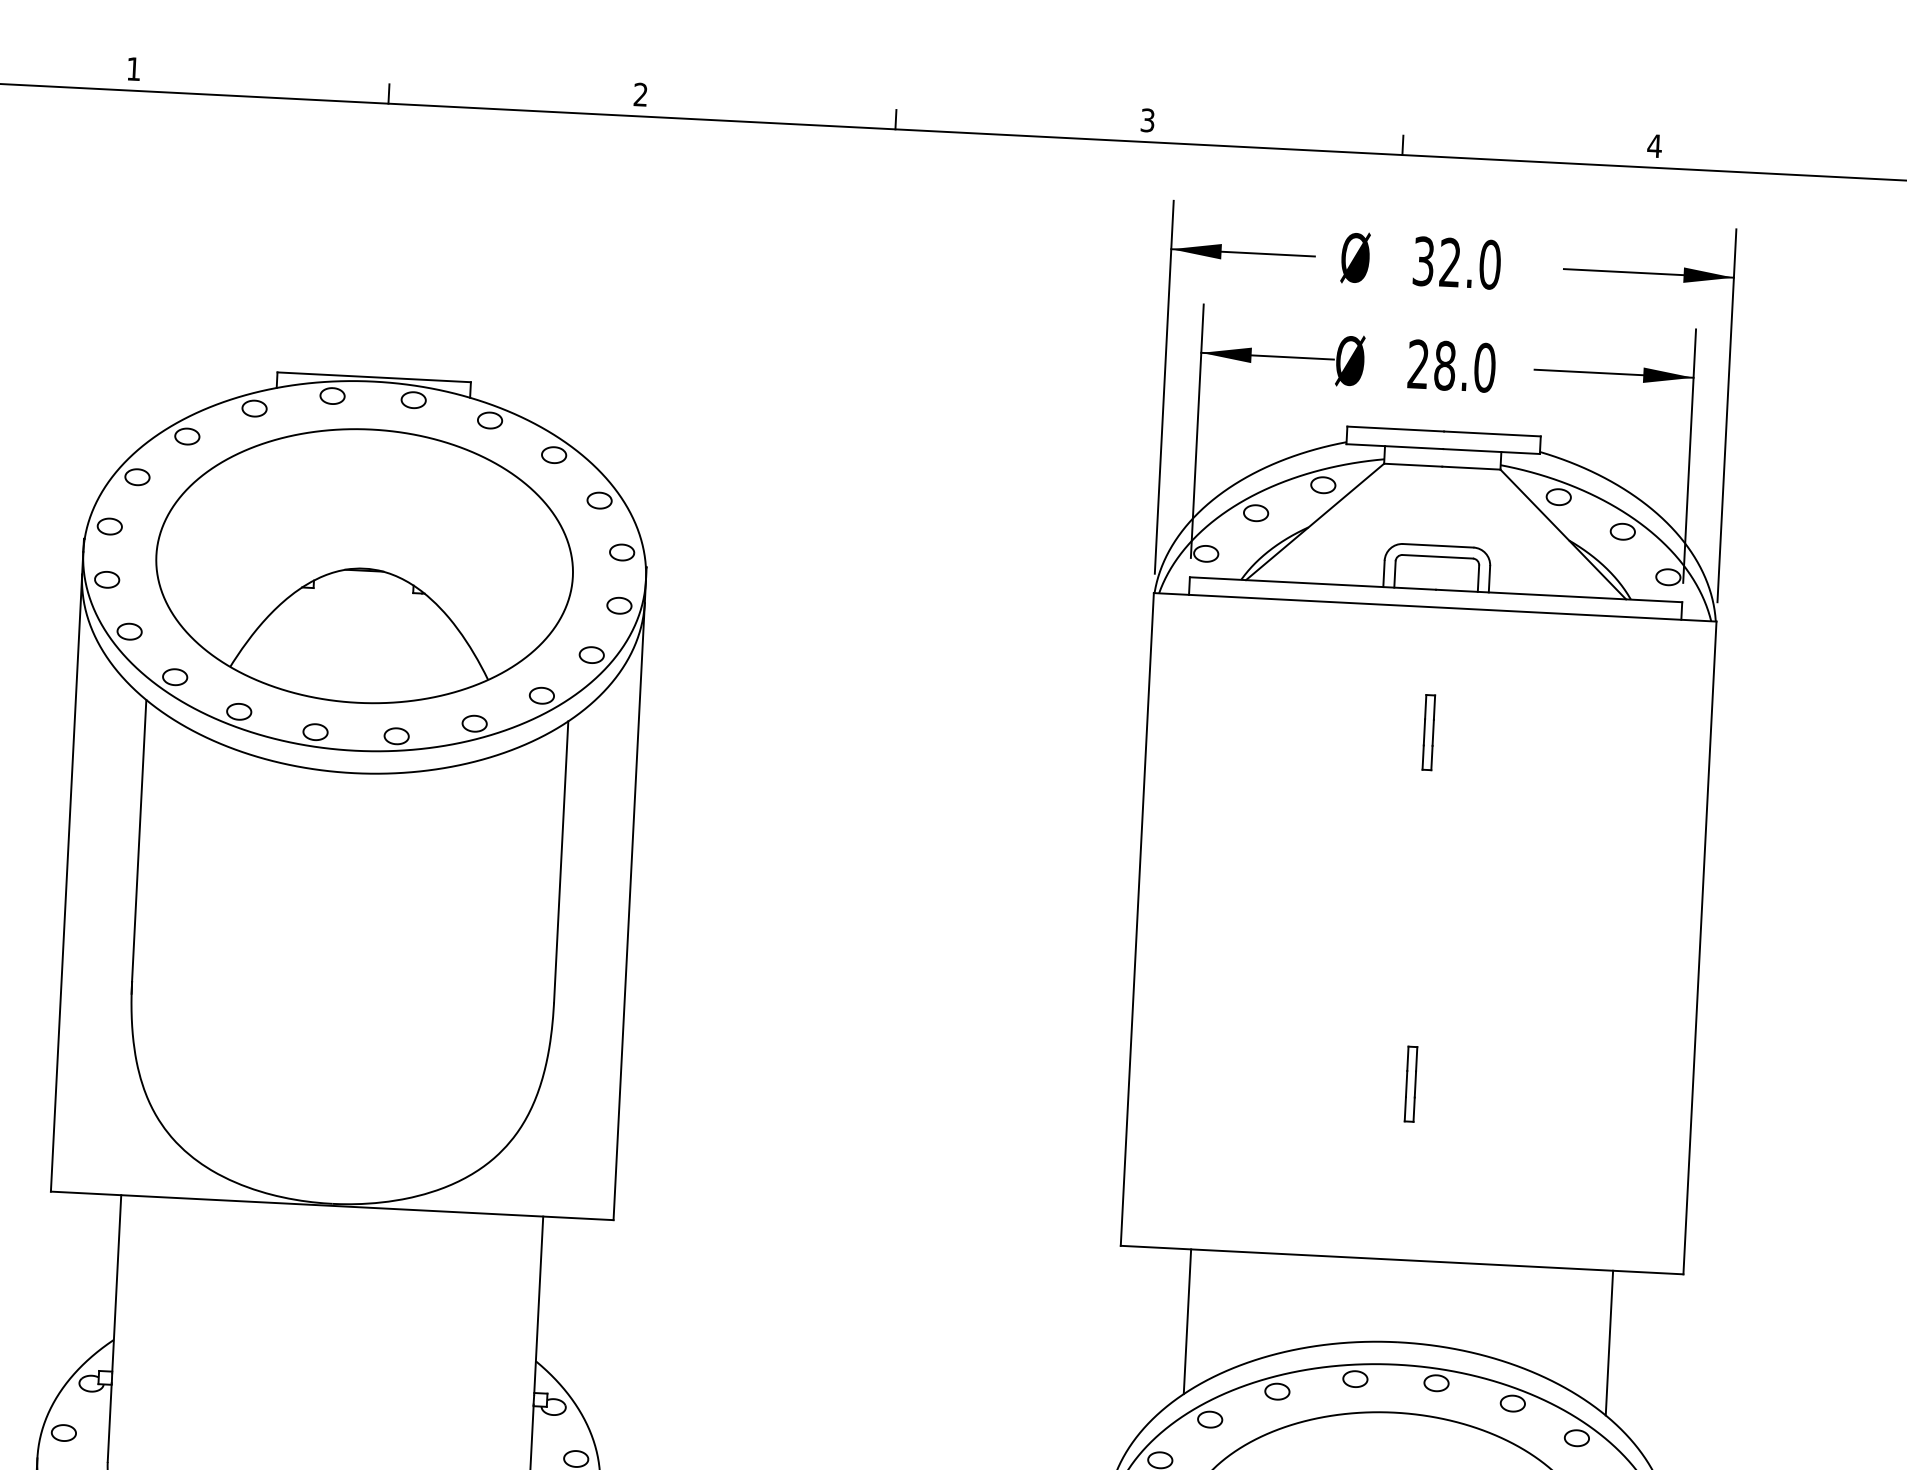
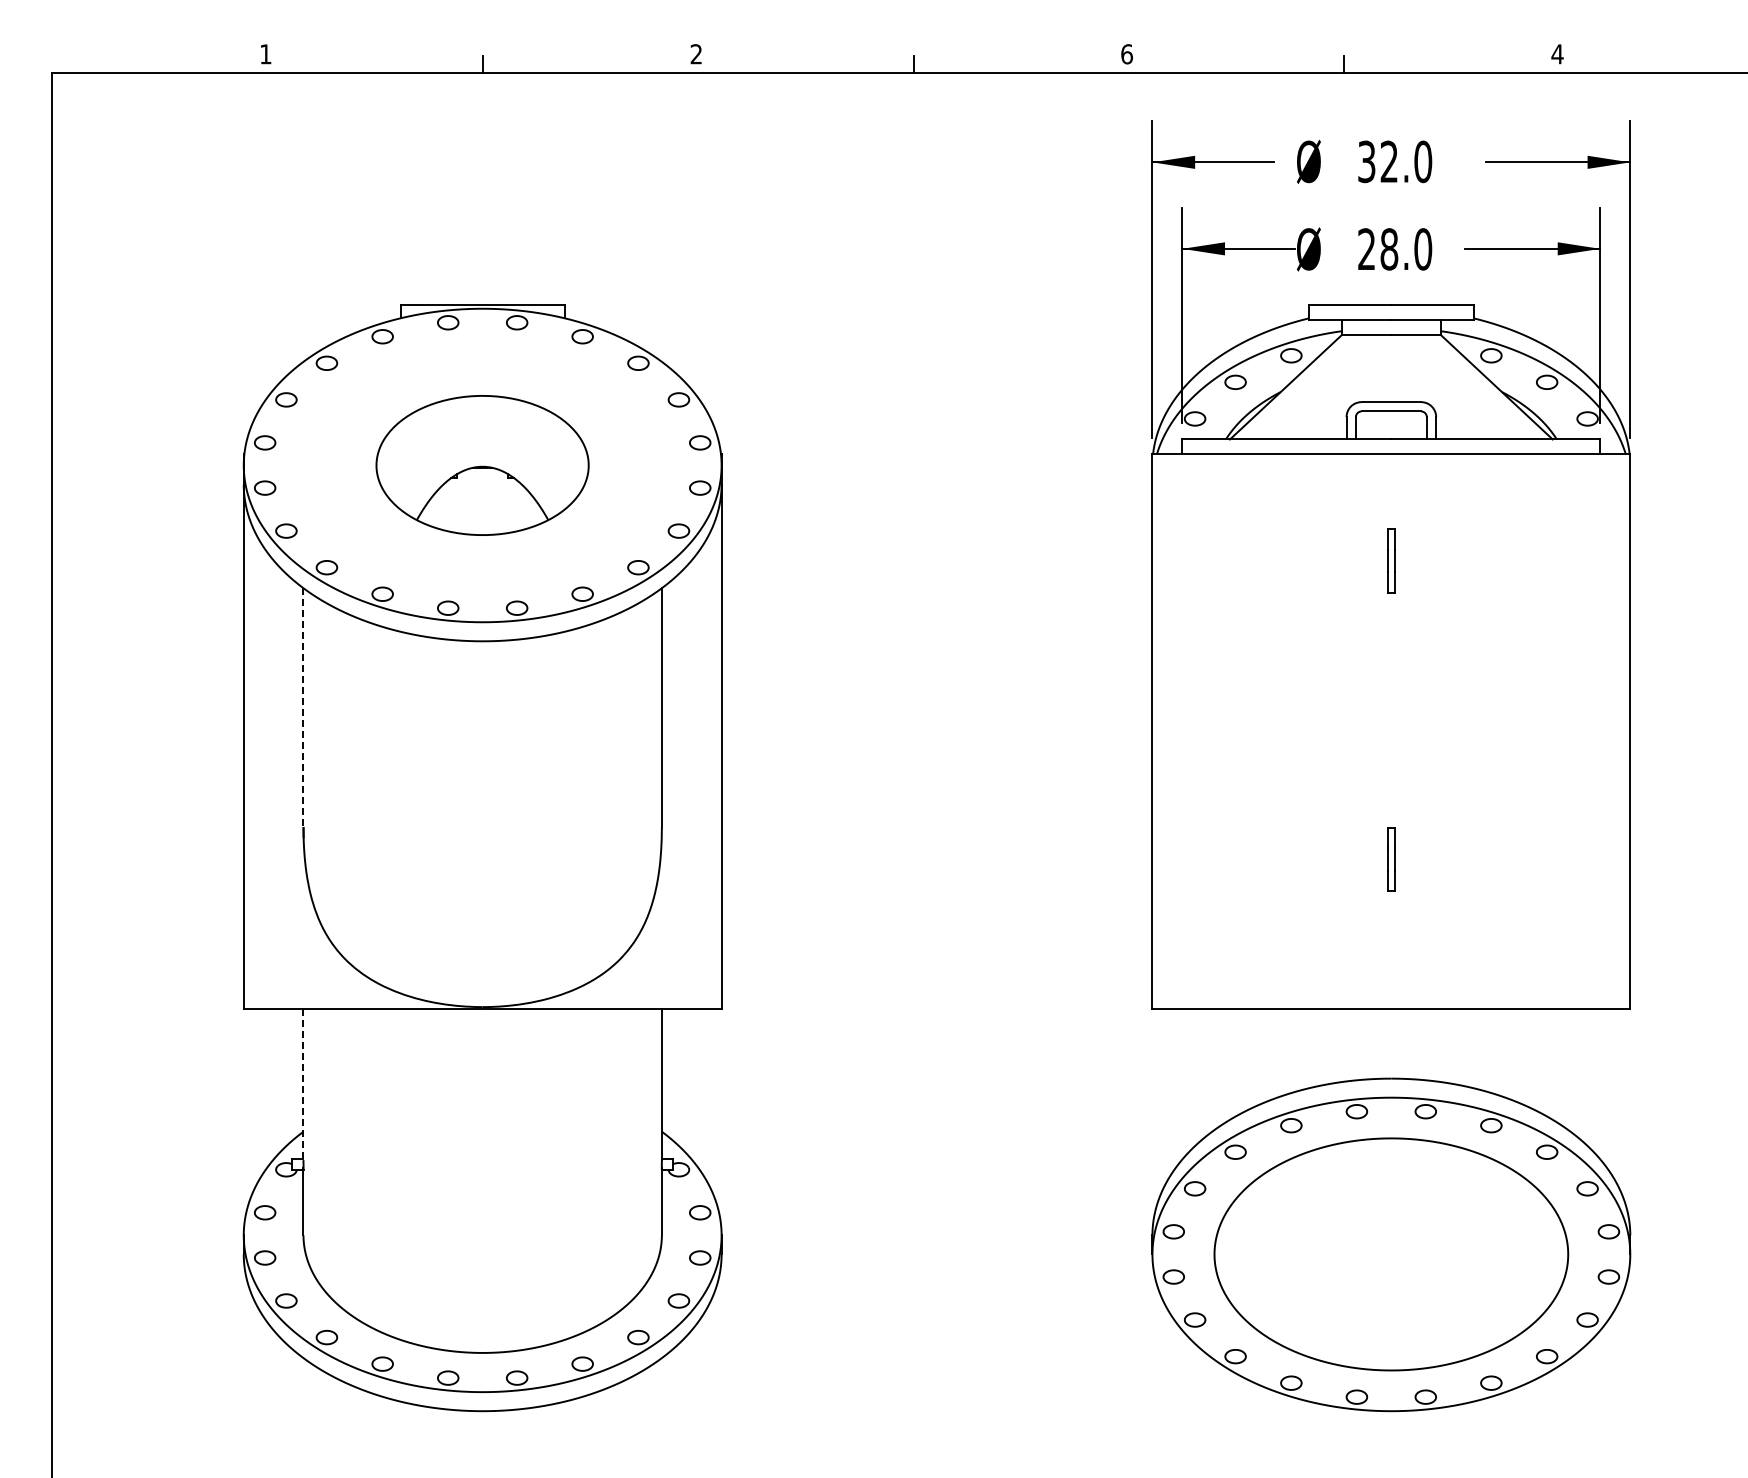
text: (1147, 120) -> (1126, 54), 3 -> 6
part: (364, 566) -> (482, 465), size x0.6
line: (139, 841) -> (303, 708), solid -> dashed
line: (116, 1284) -> (303, 1084), solid -> dashed
line: (1187, 1320) -> (1212, 1069), removed
line: (1609, 1342) -> (1570, 1069), removed

